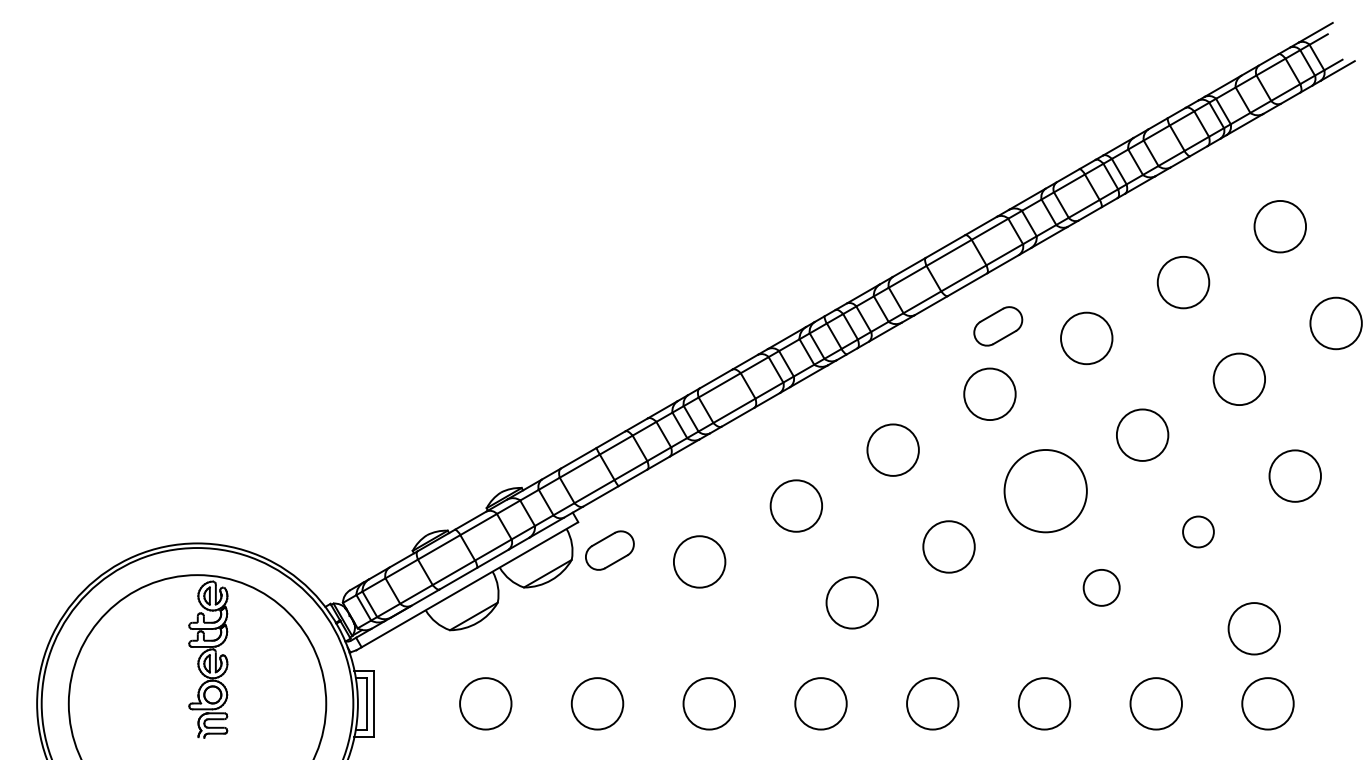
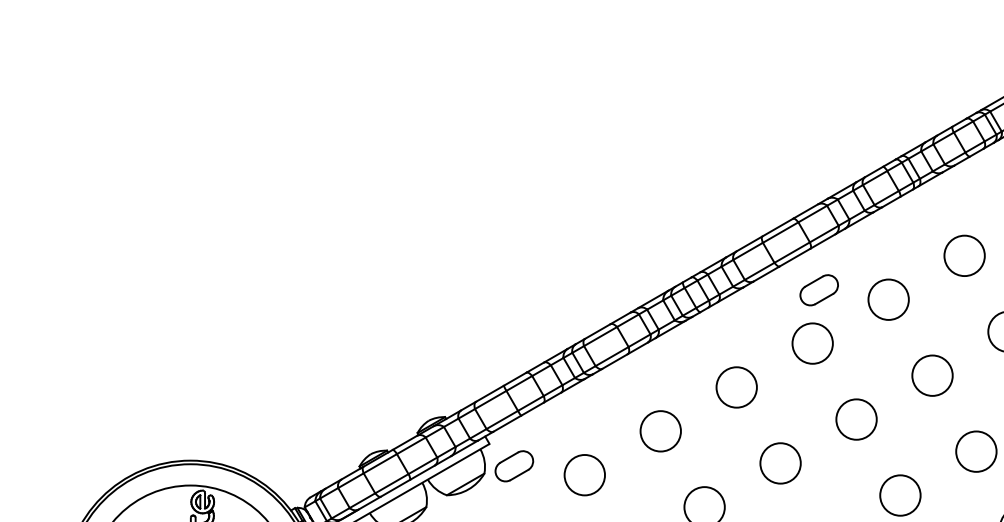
circle: (1045, 490) -> (856, 419), size x0.62
circle: (1198, 531) -> (976, 451), size x1.67
circle: (1101, 587) -> (900, 495), size x1.43

